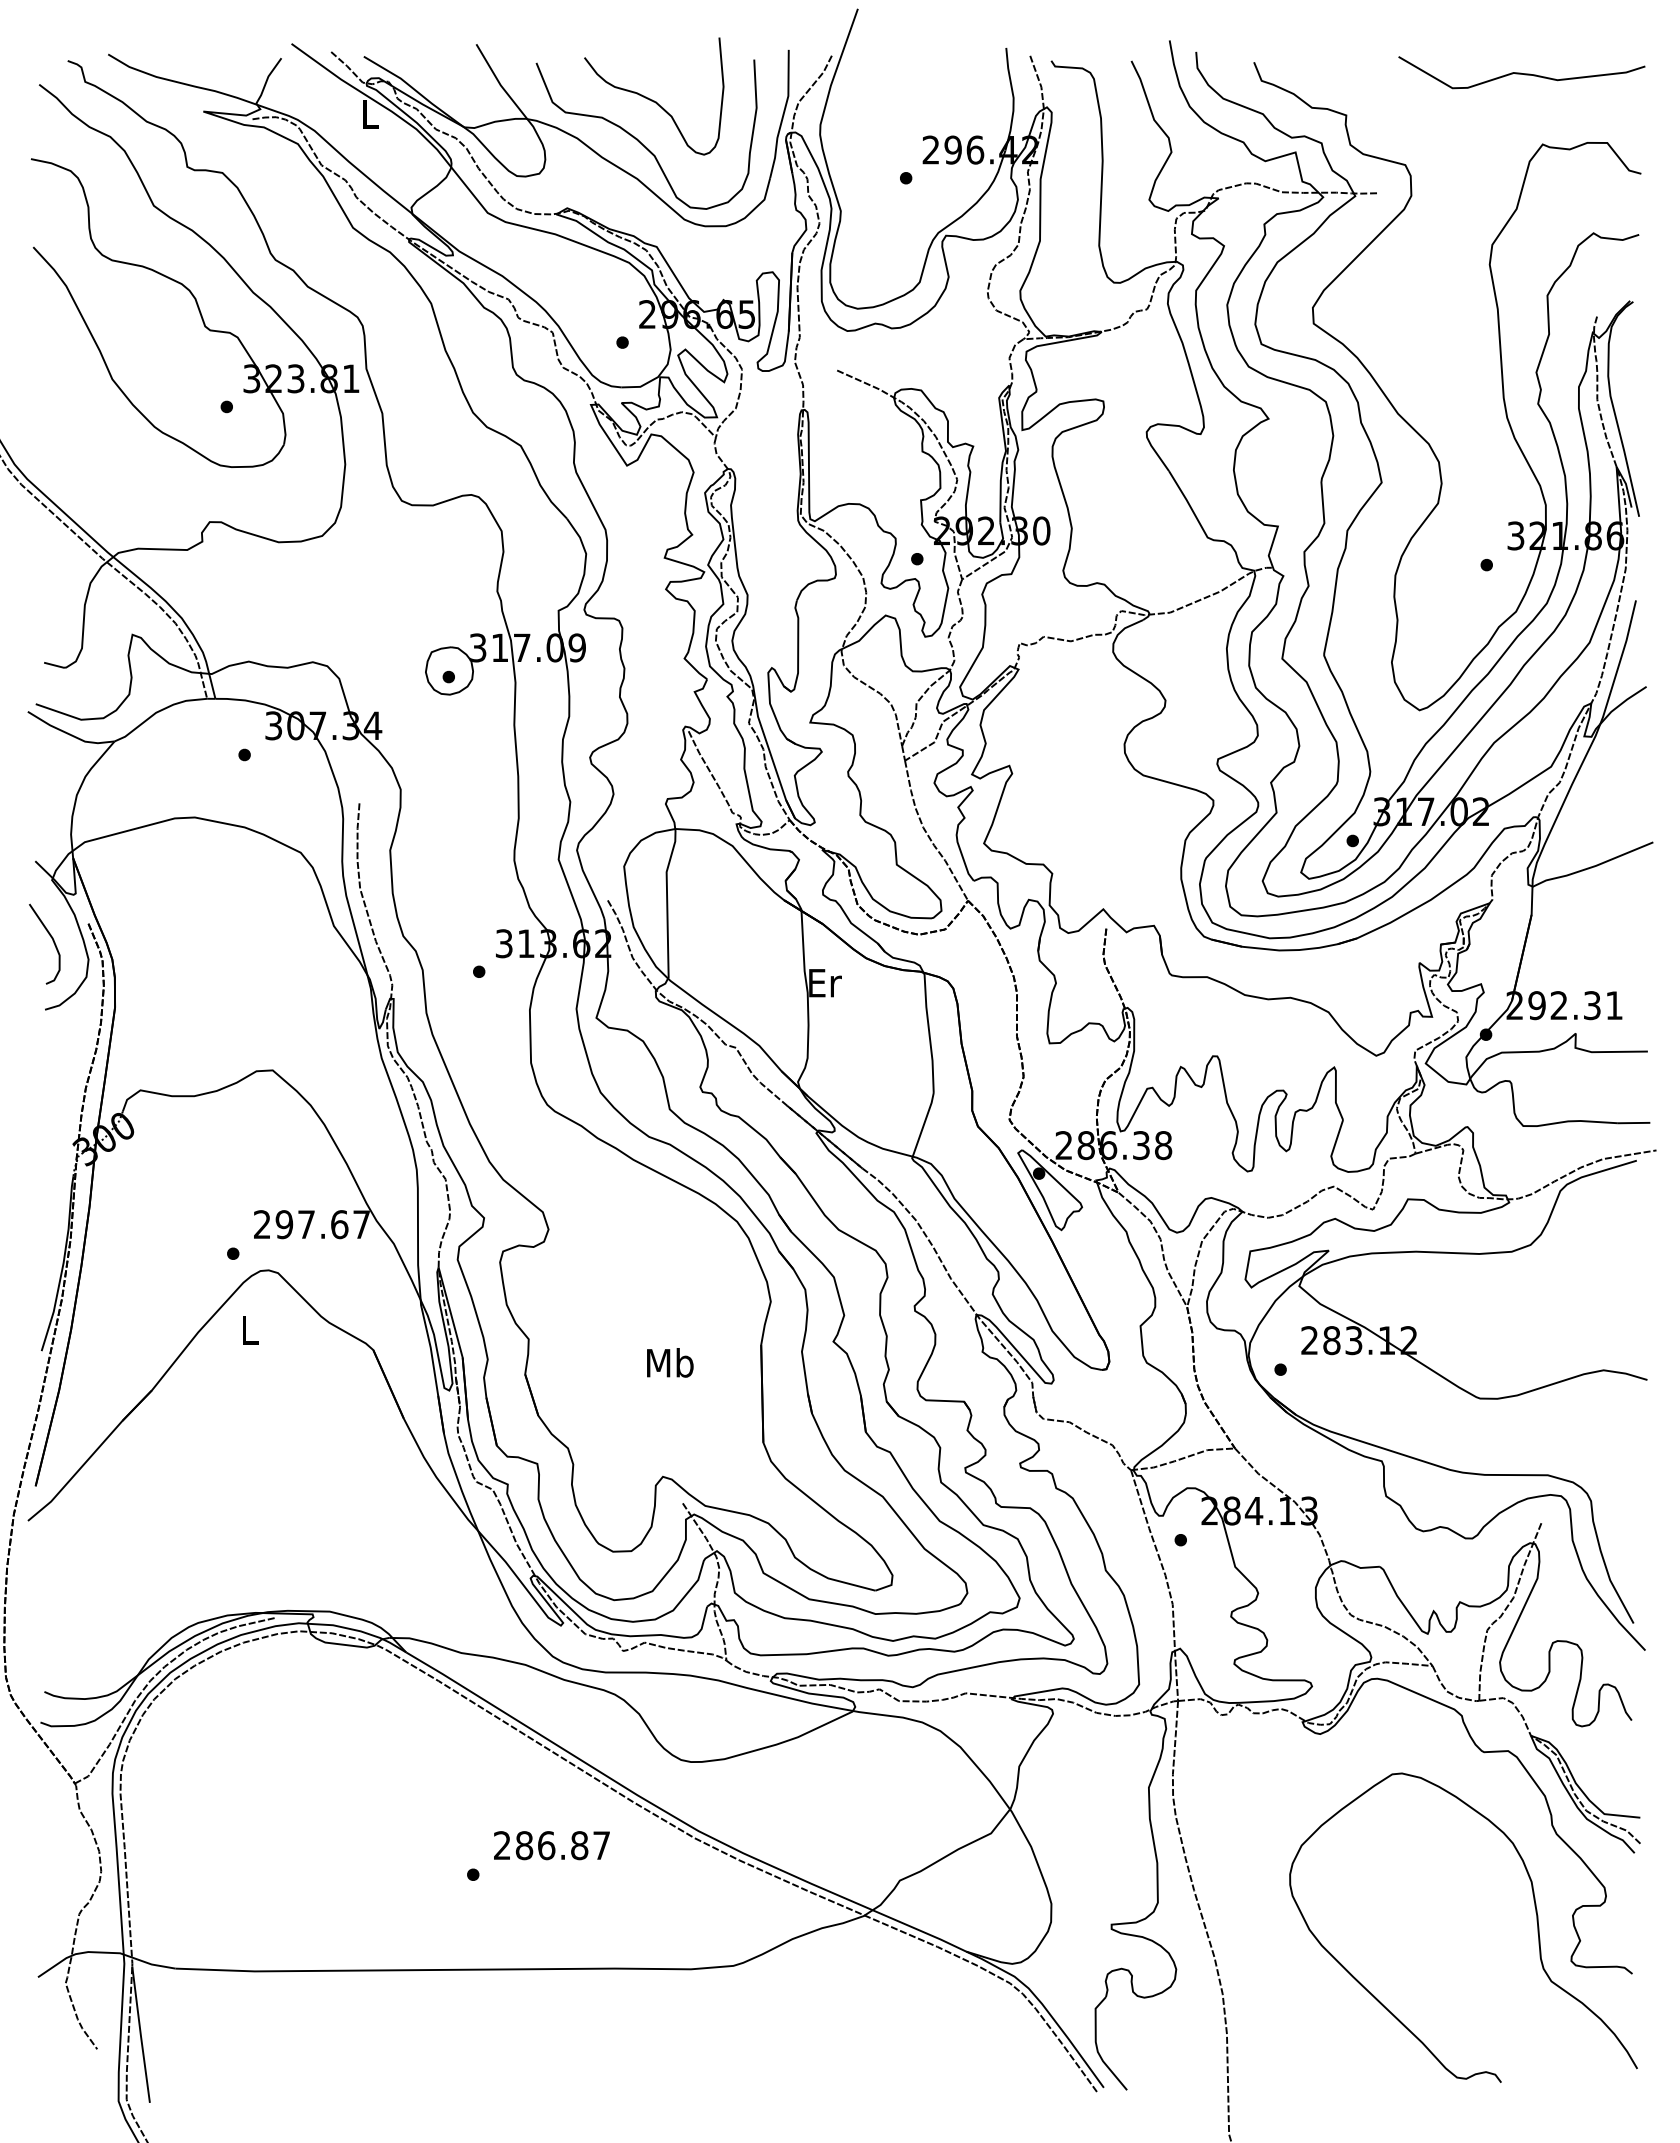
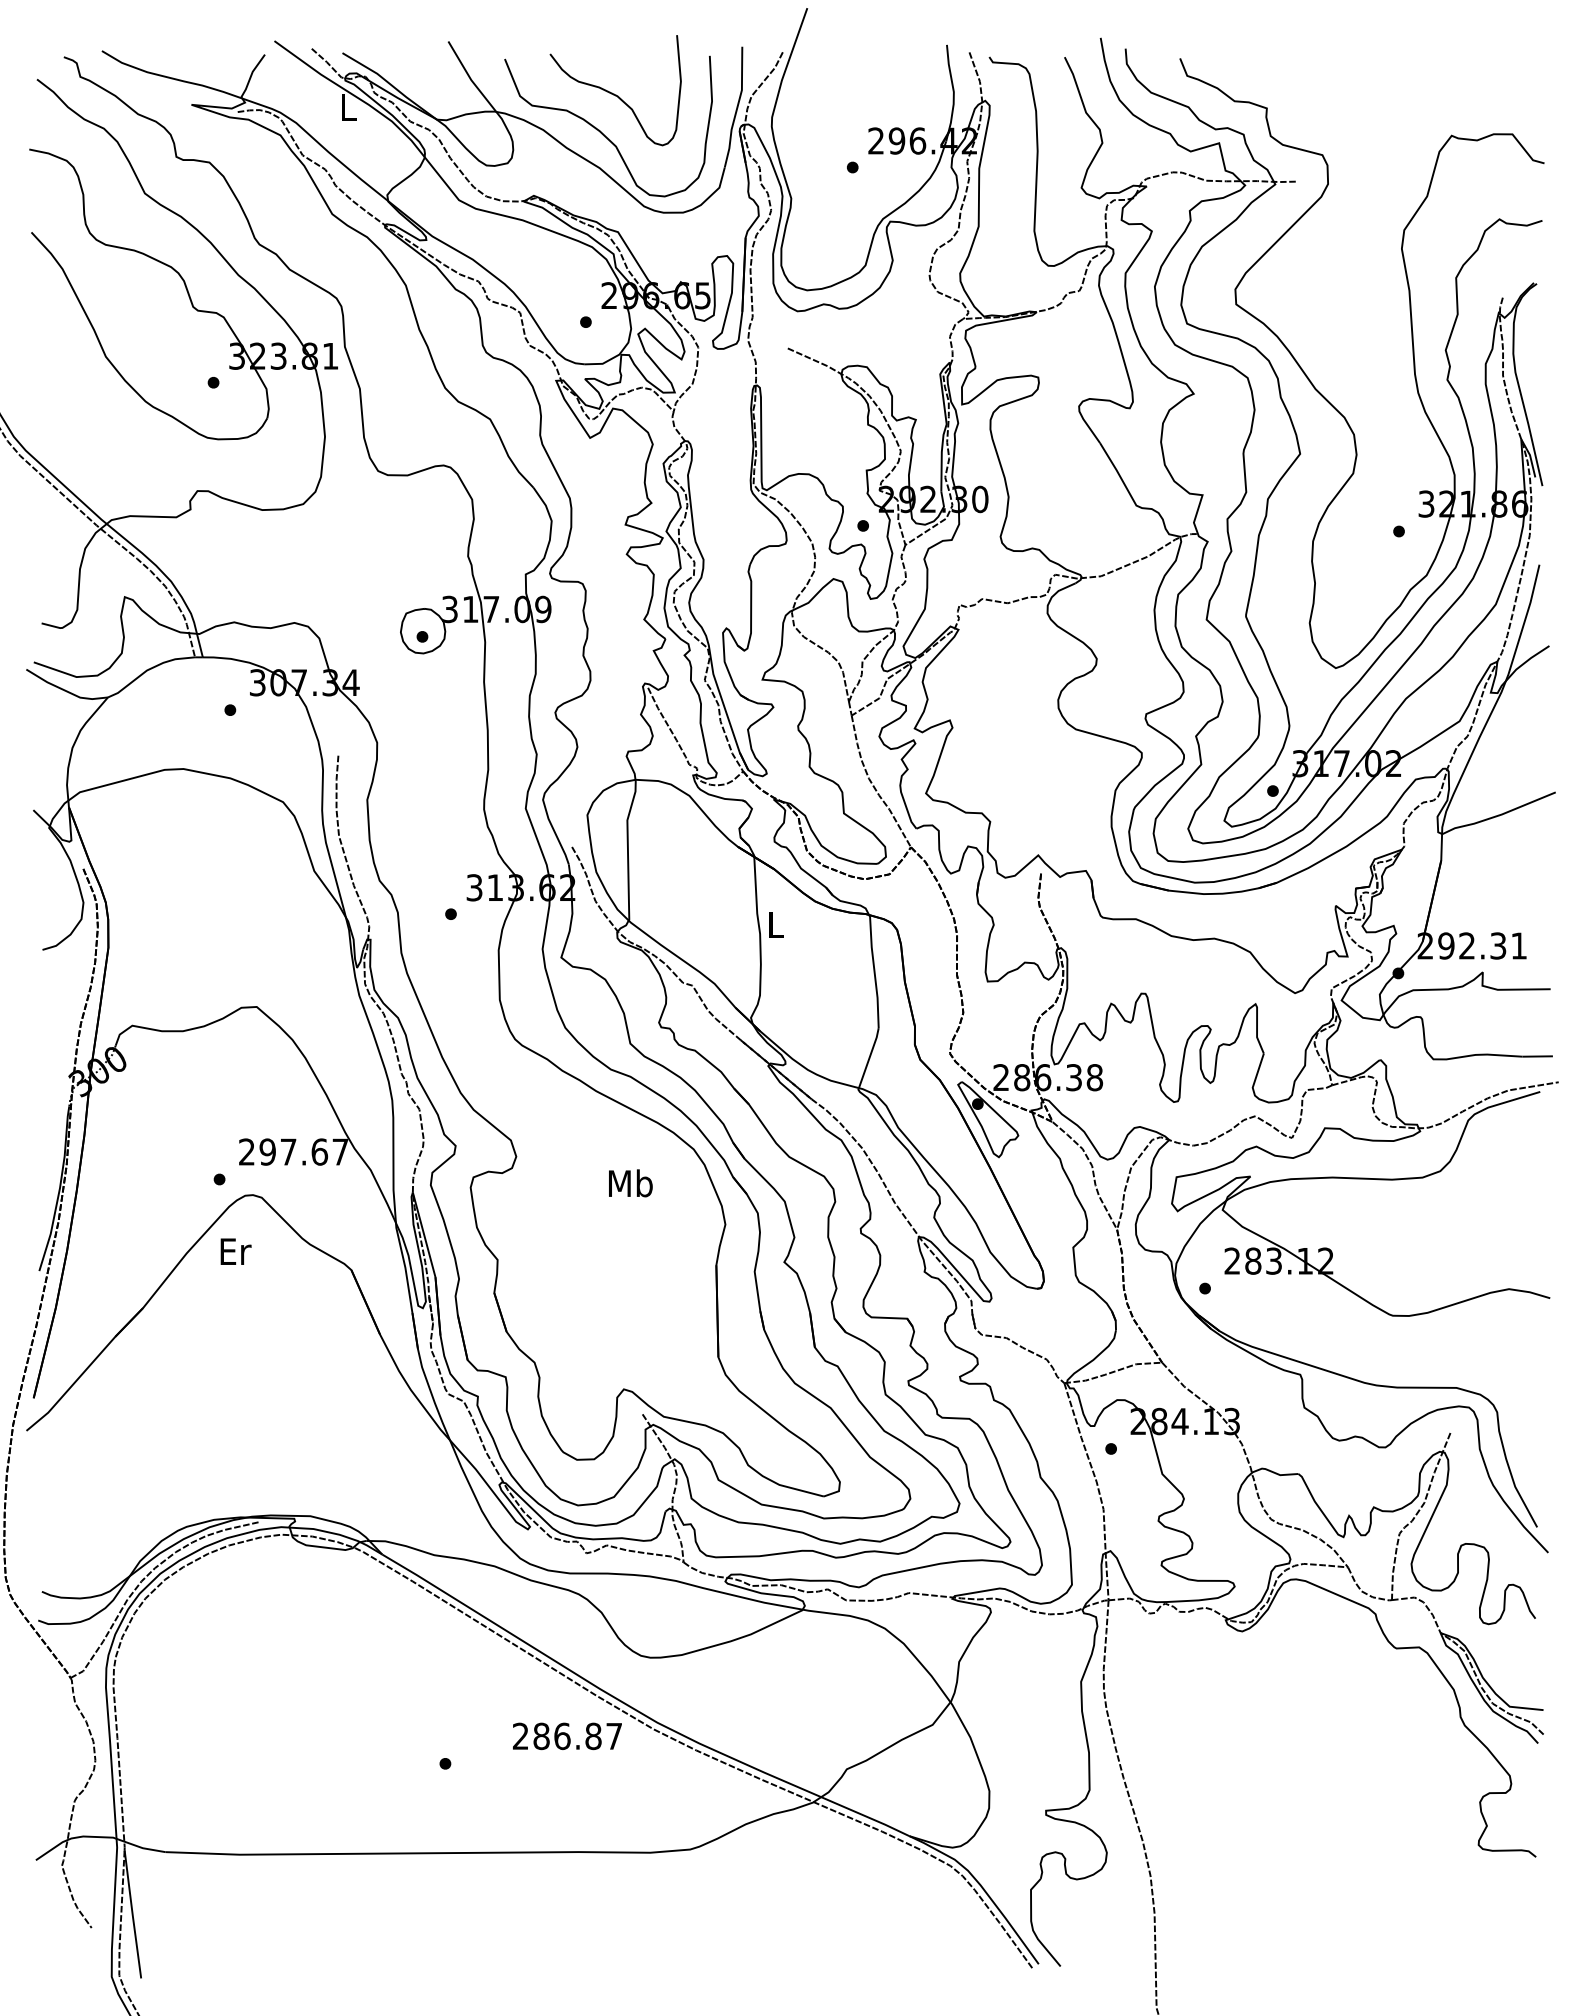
curve: (1521, 72) -> (1431, 68), removed
curve: (50, 937) -> (47, 881), removed
text: (825, 983) -> (776, 925), Er -> L
text: (250, 1330) -> (235, 1251), L -> Er
text: (670, 1362) -> (631, 1183), moved
text: (551, 1845) -> (567, 1736), moved
curve: (1536, 1921) -> (1445, 1807), removed

